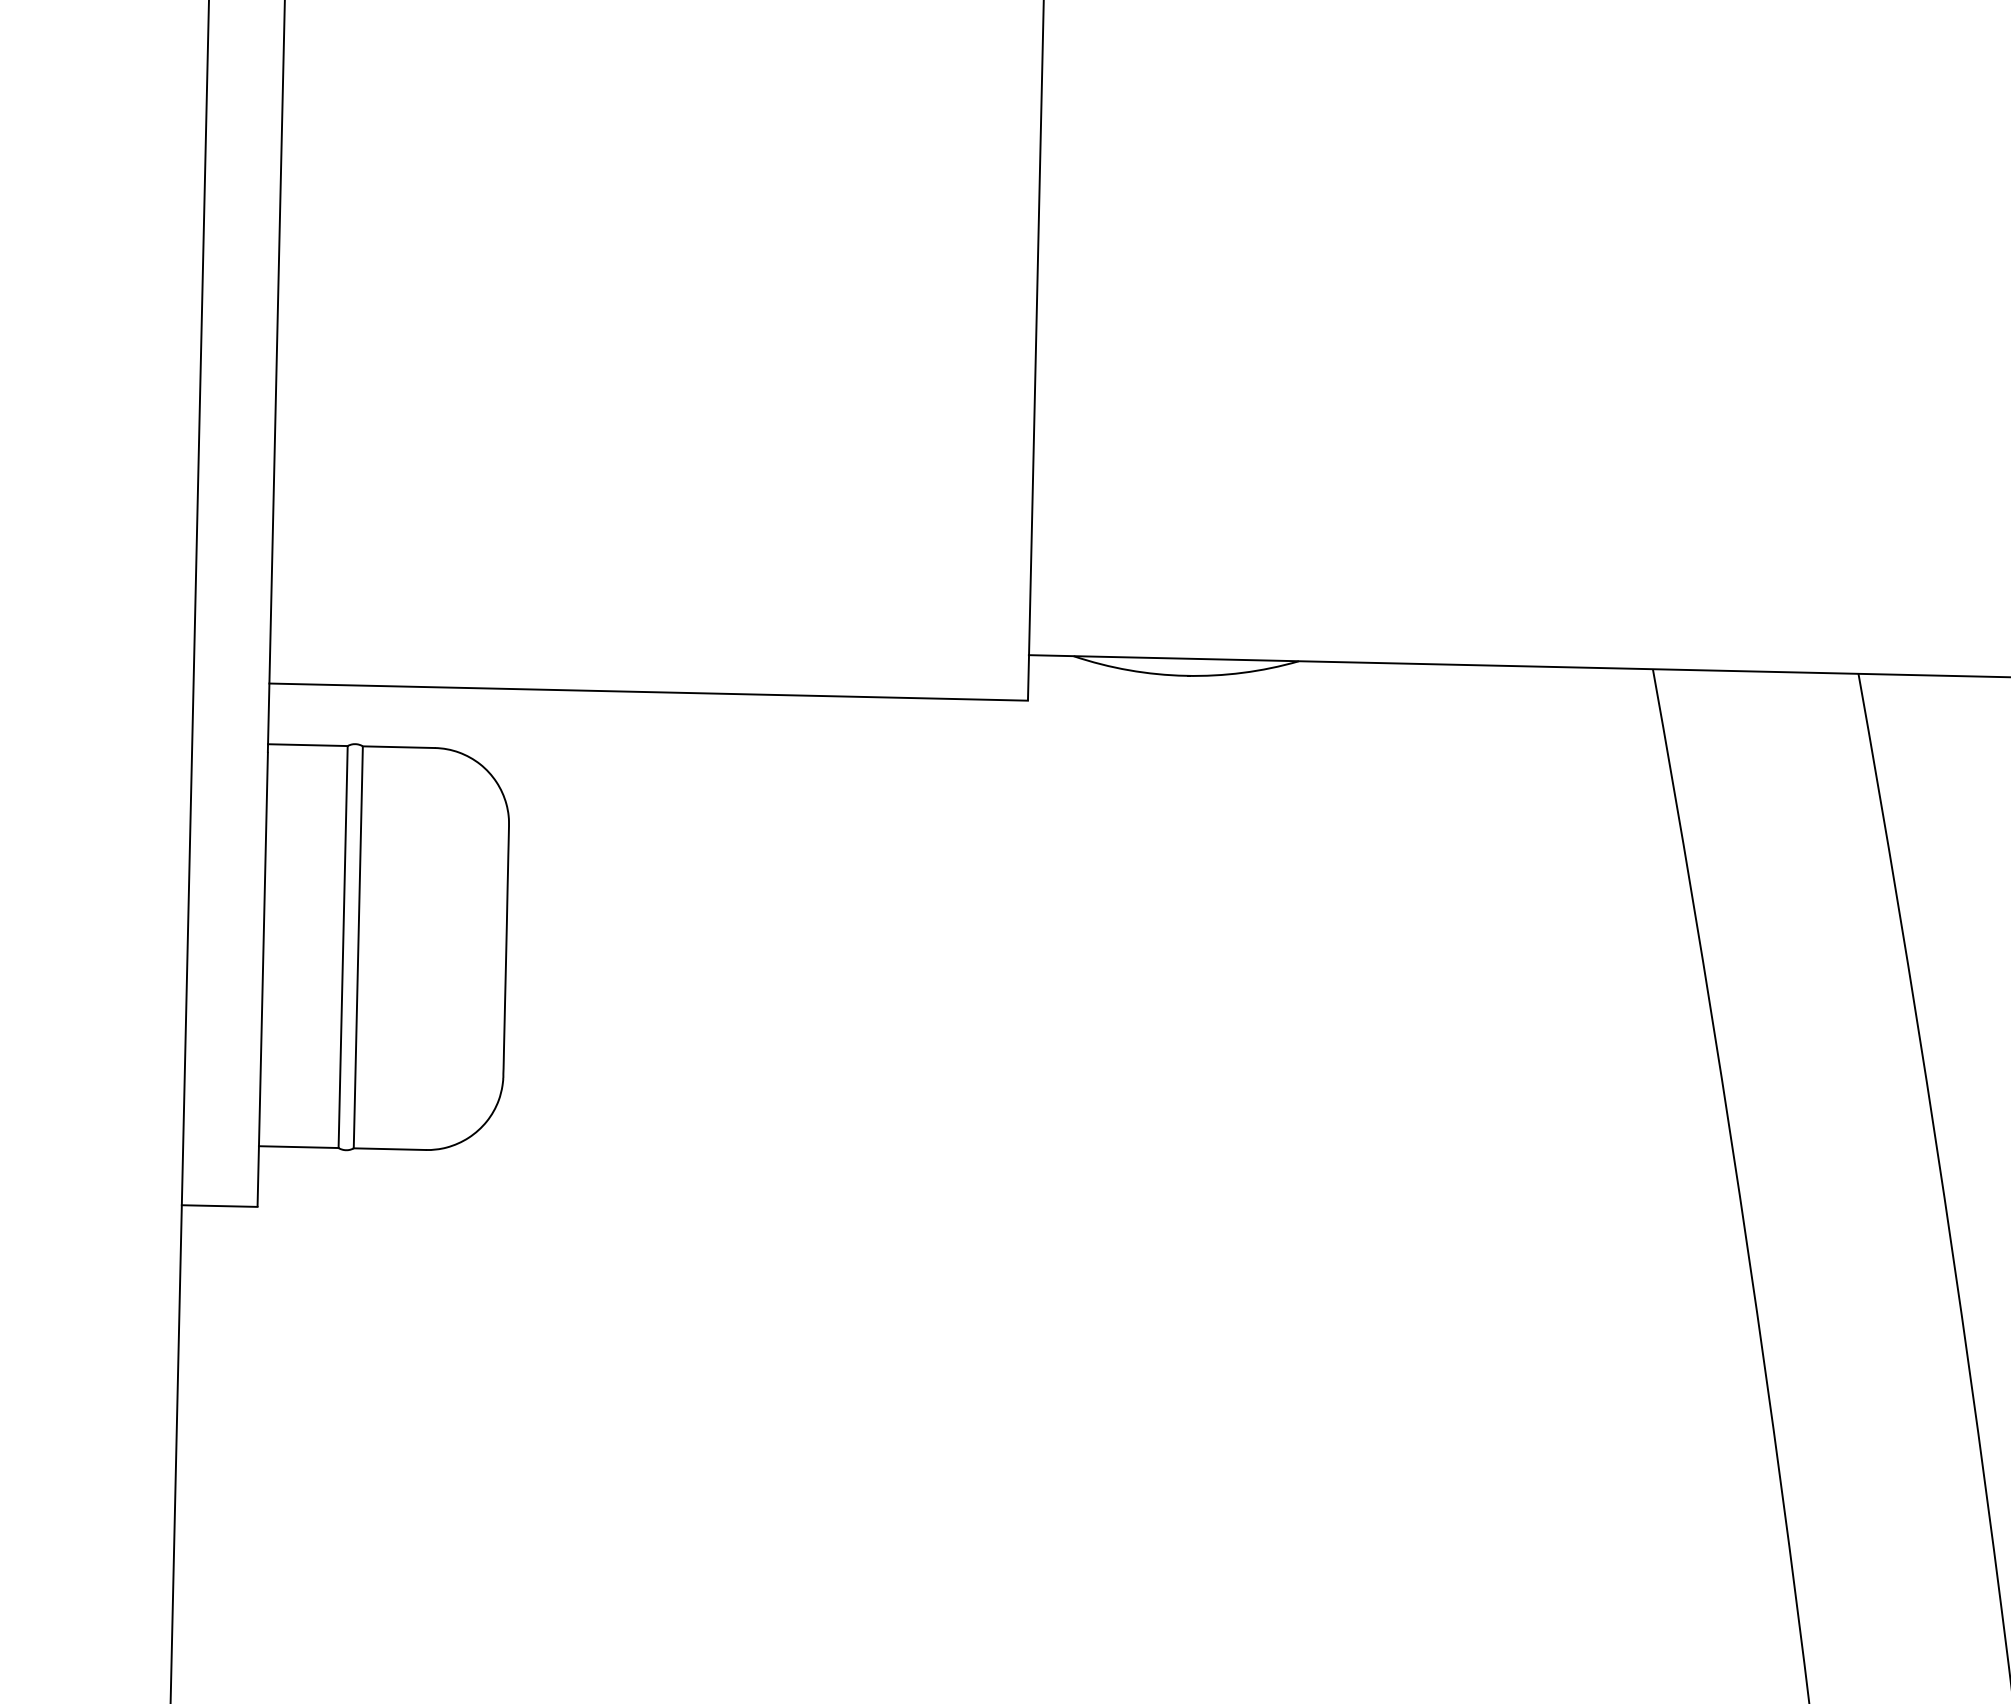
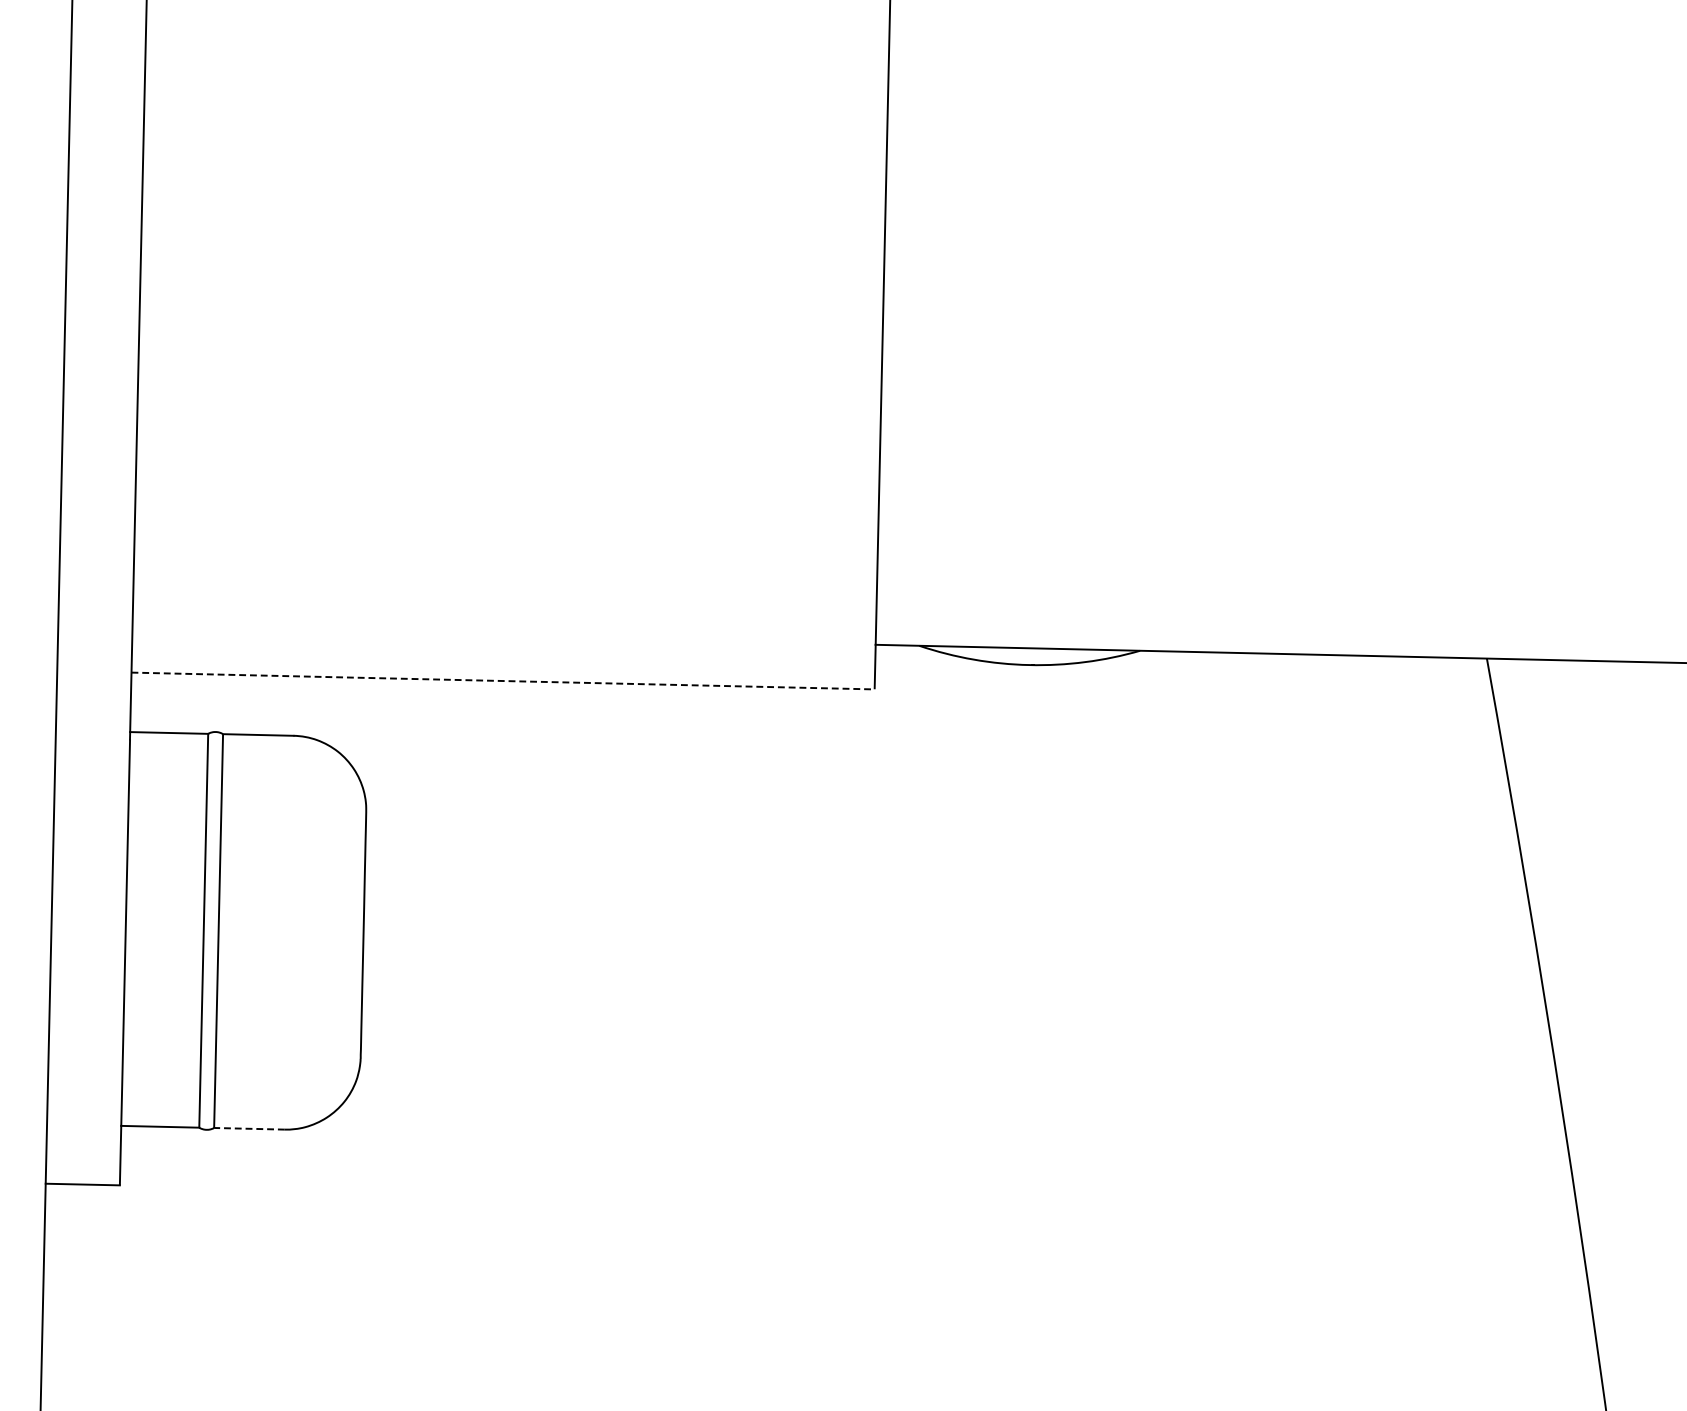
line: (649, 692) -> (503, 681), solid -> dashed
line: (389, 1149) -> (249, 1129), solid -> dashed

